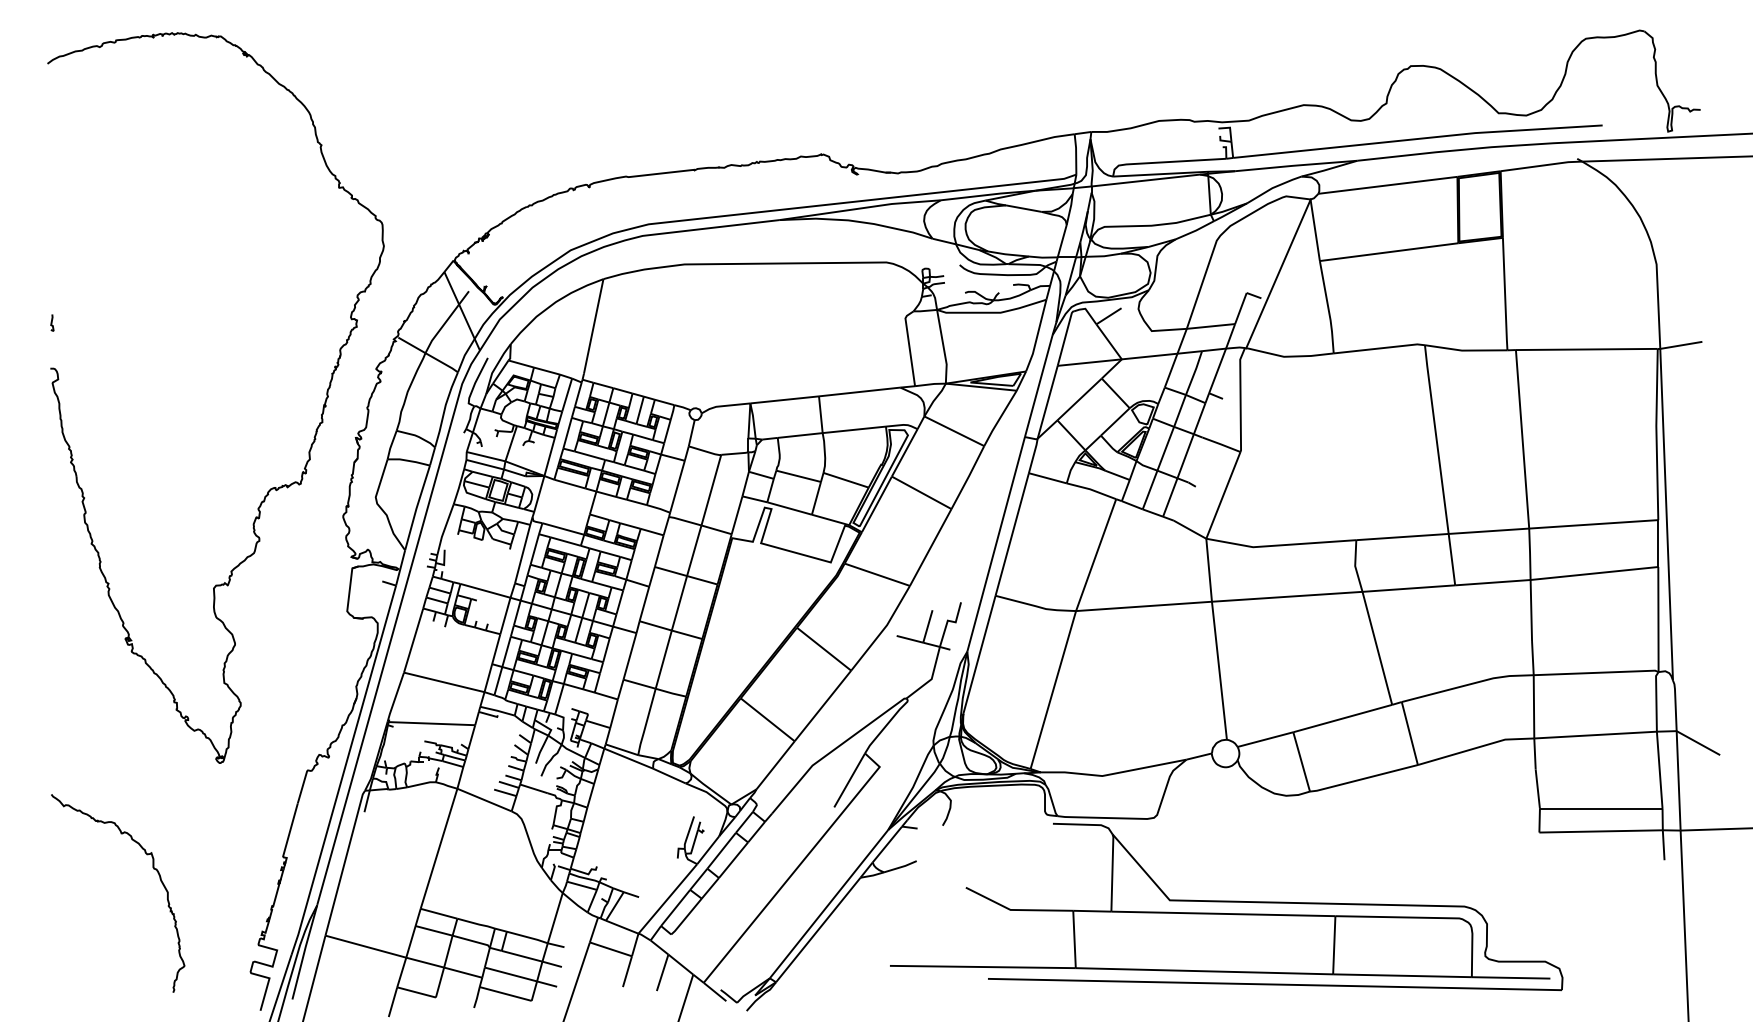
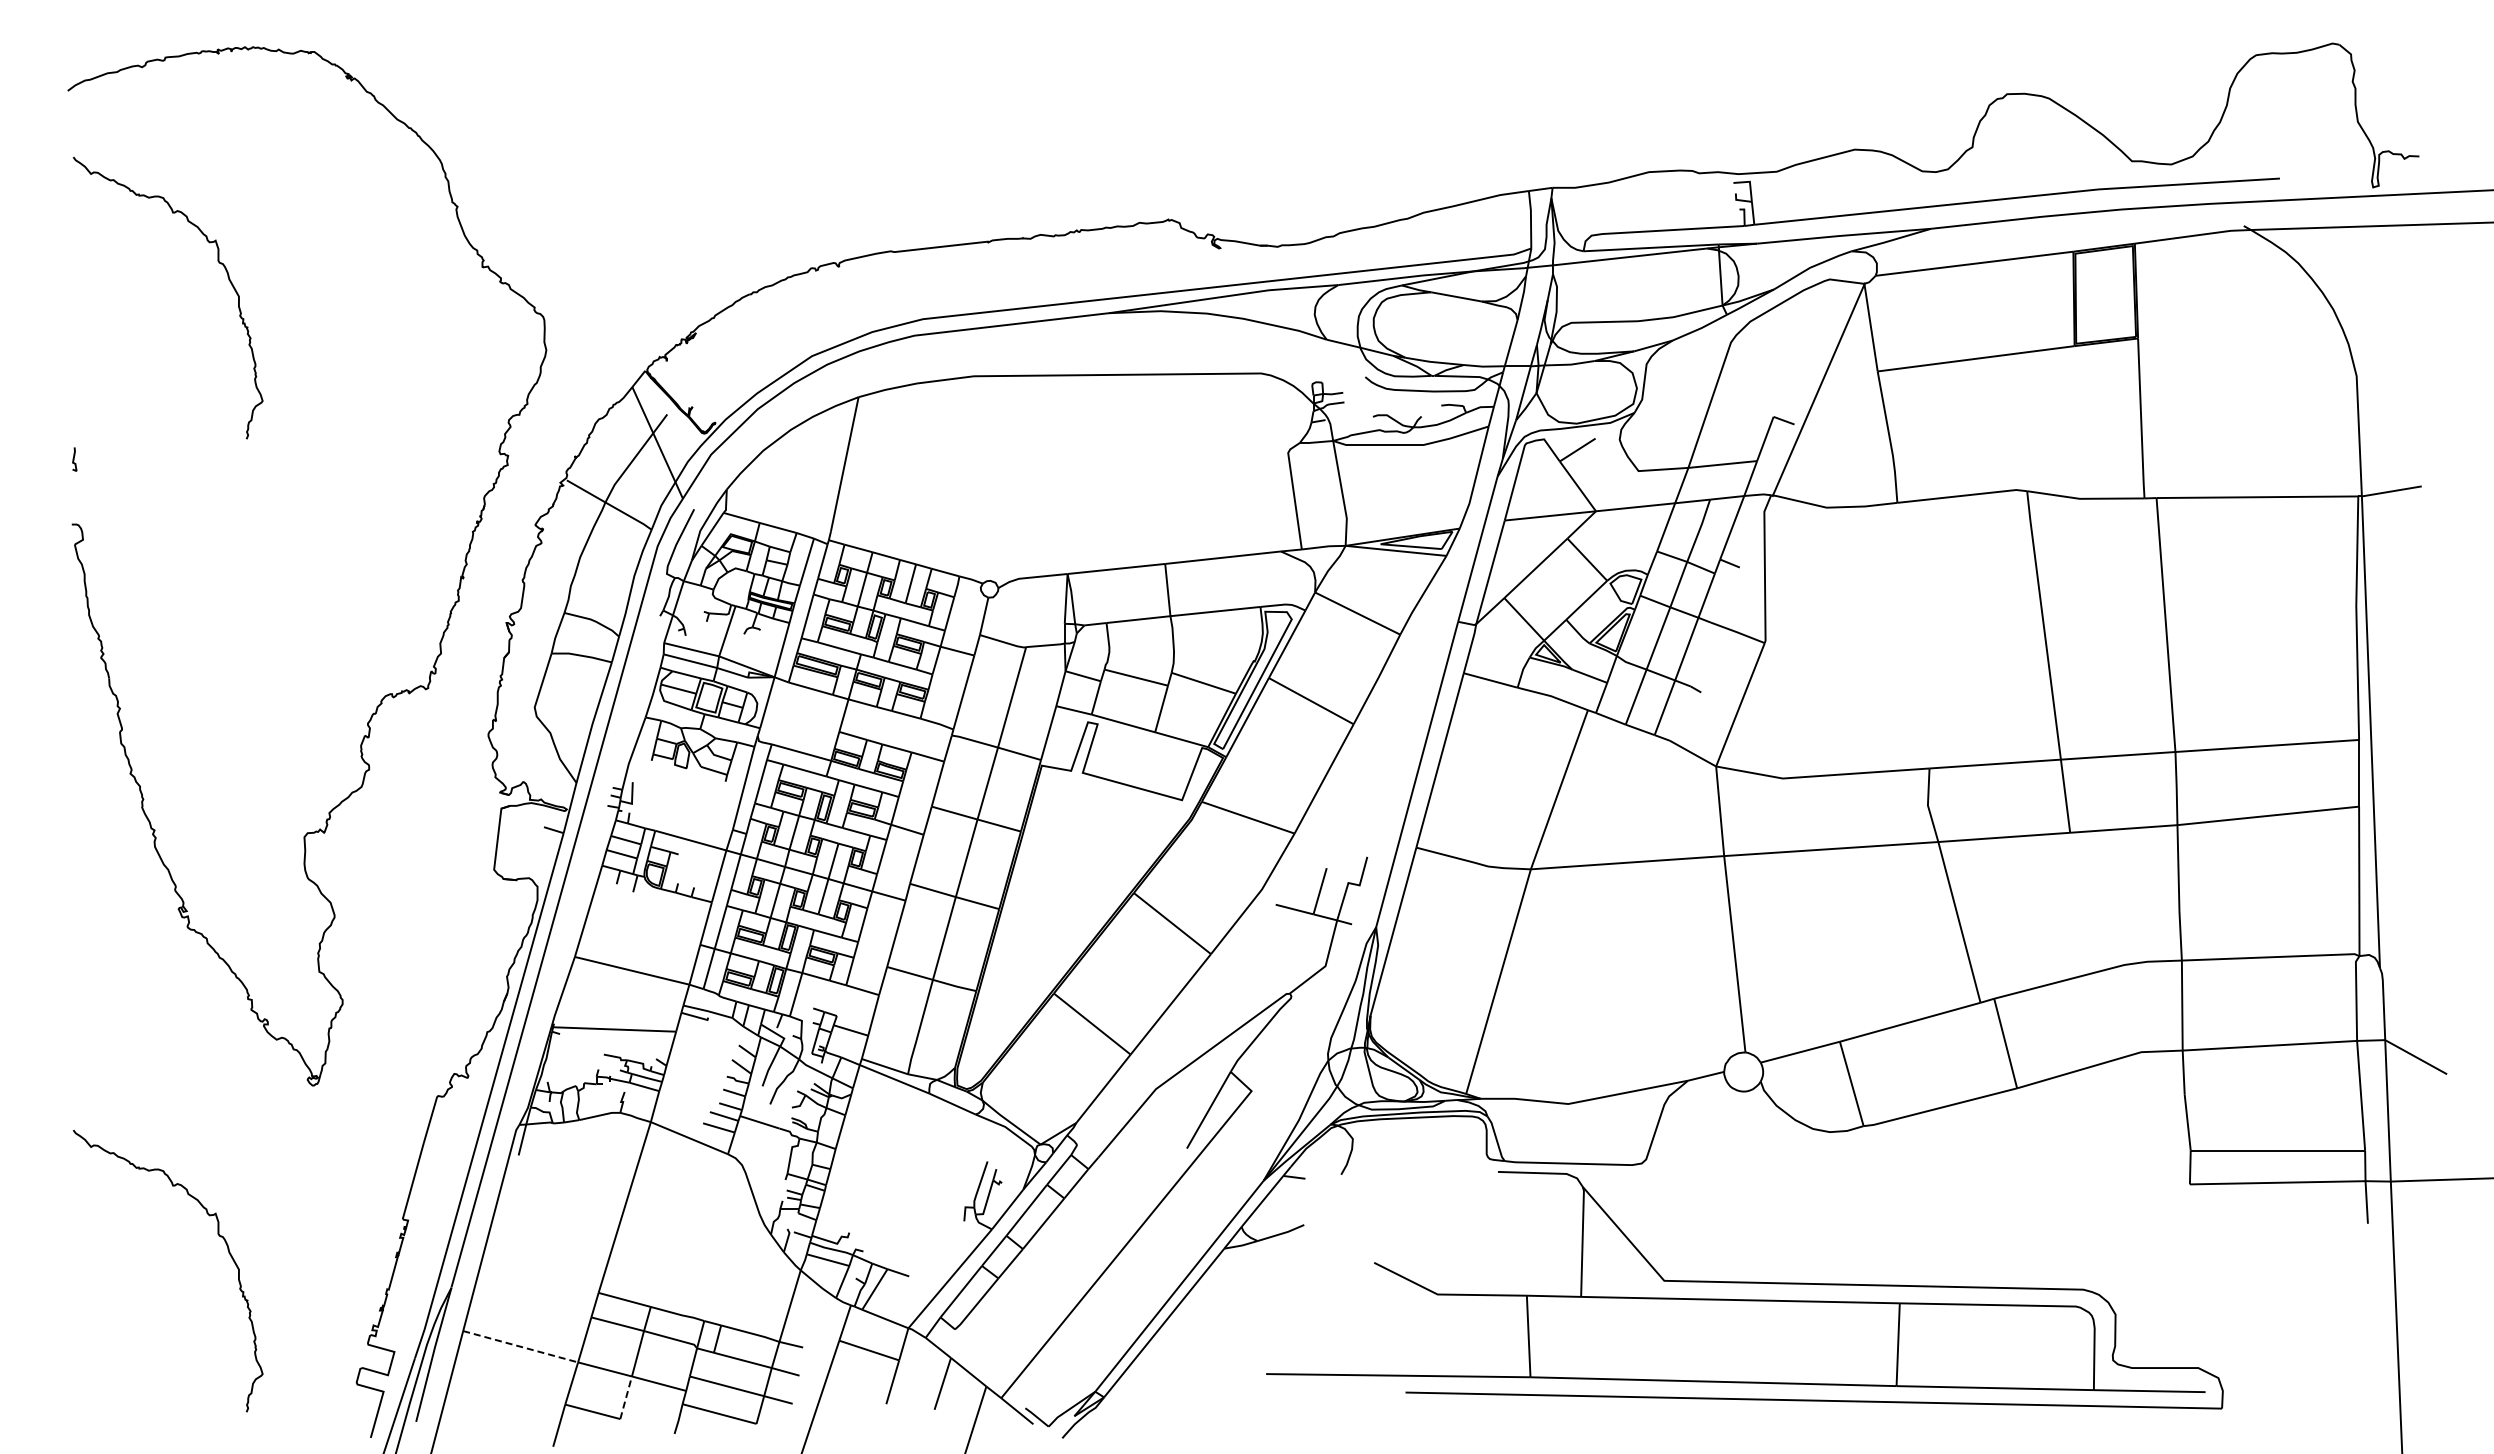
curve: (152, 183) -> (217, 261), added
line: (365, 946) -> (520, 1346), solid -> dashed
line: (440, 982) -> (626, 1397), solid -> dashed

